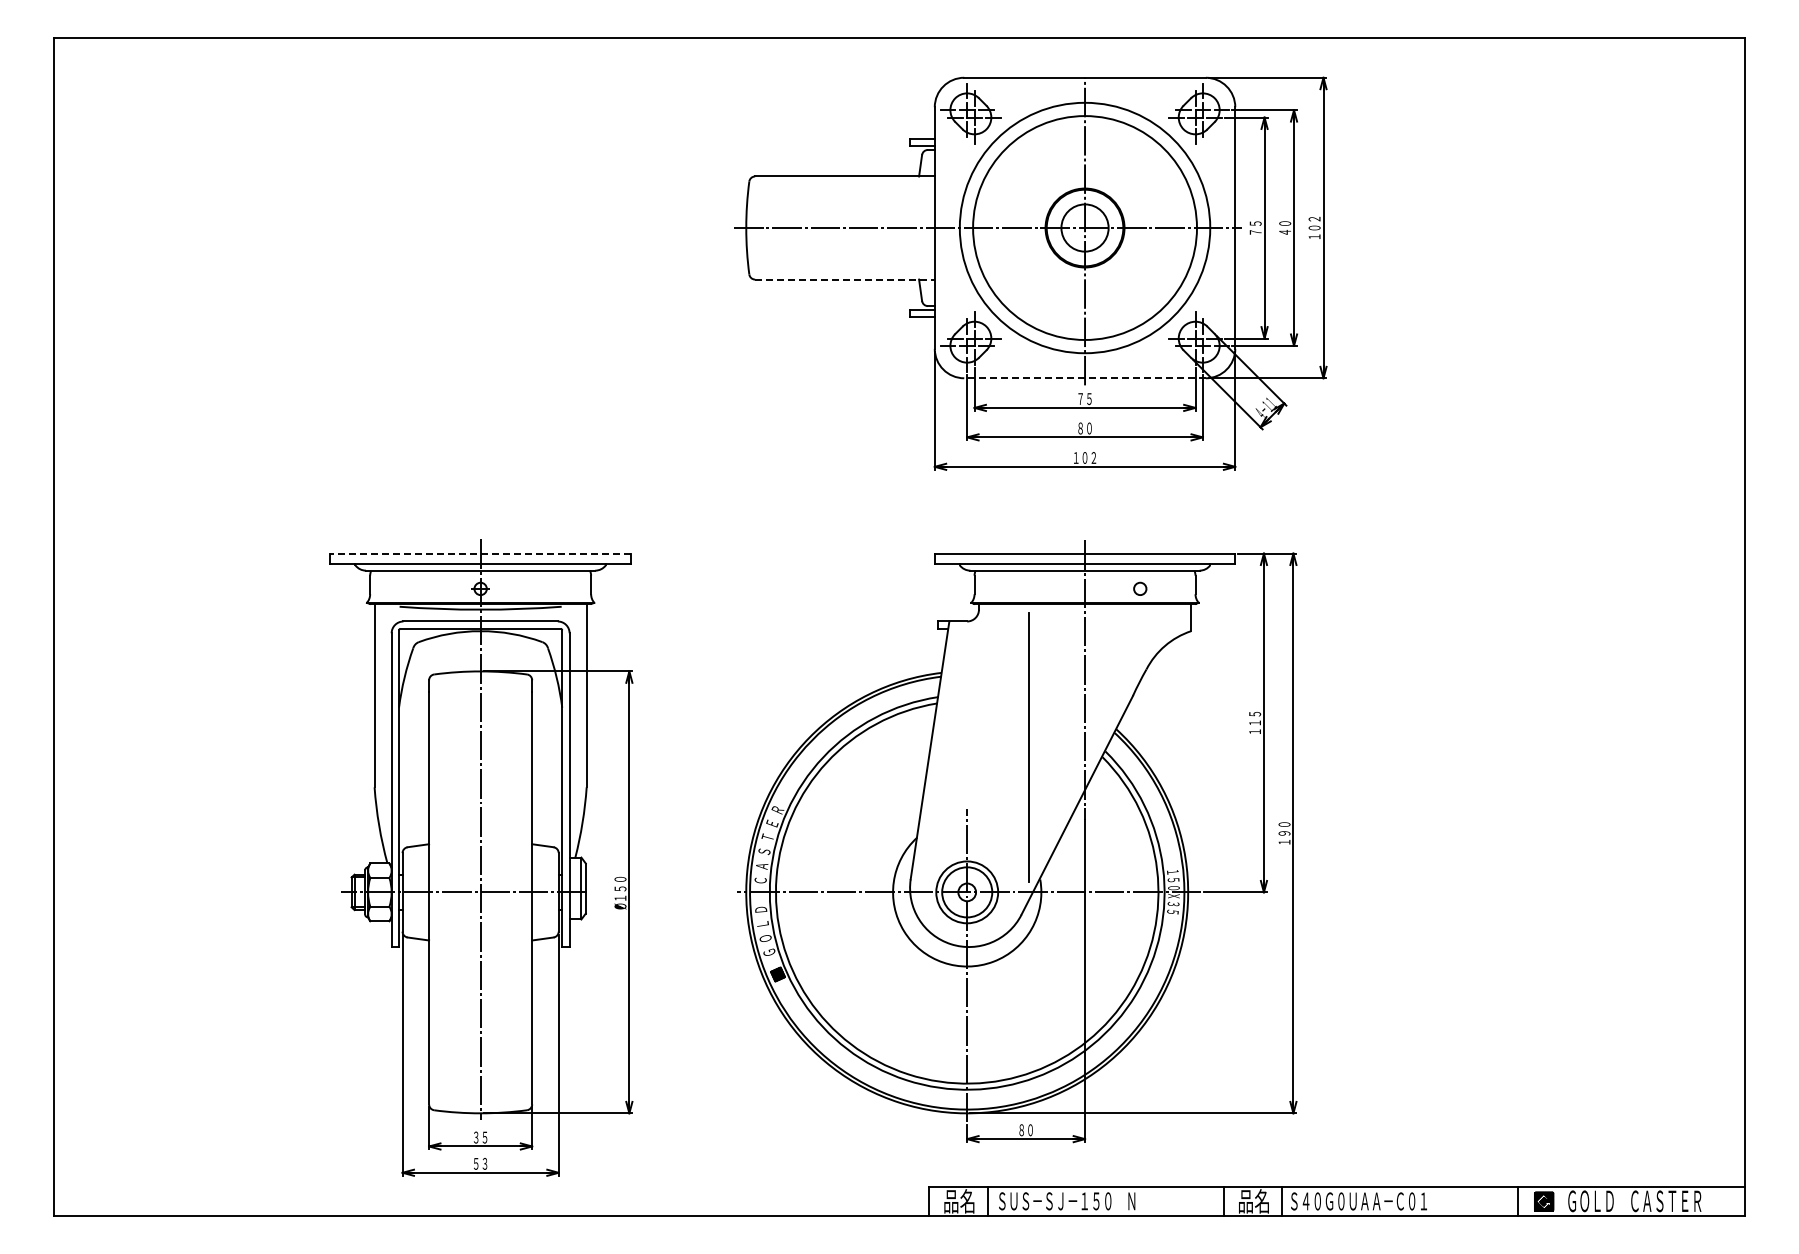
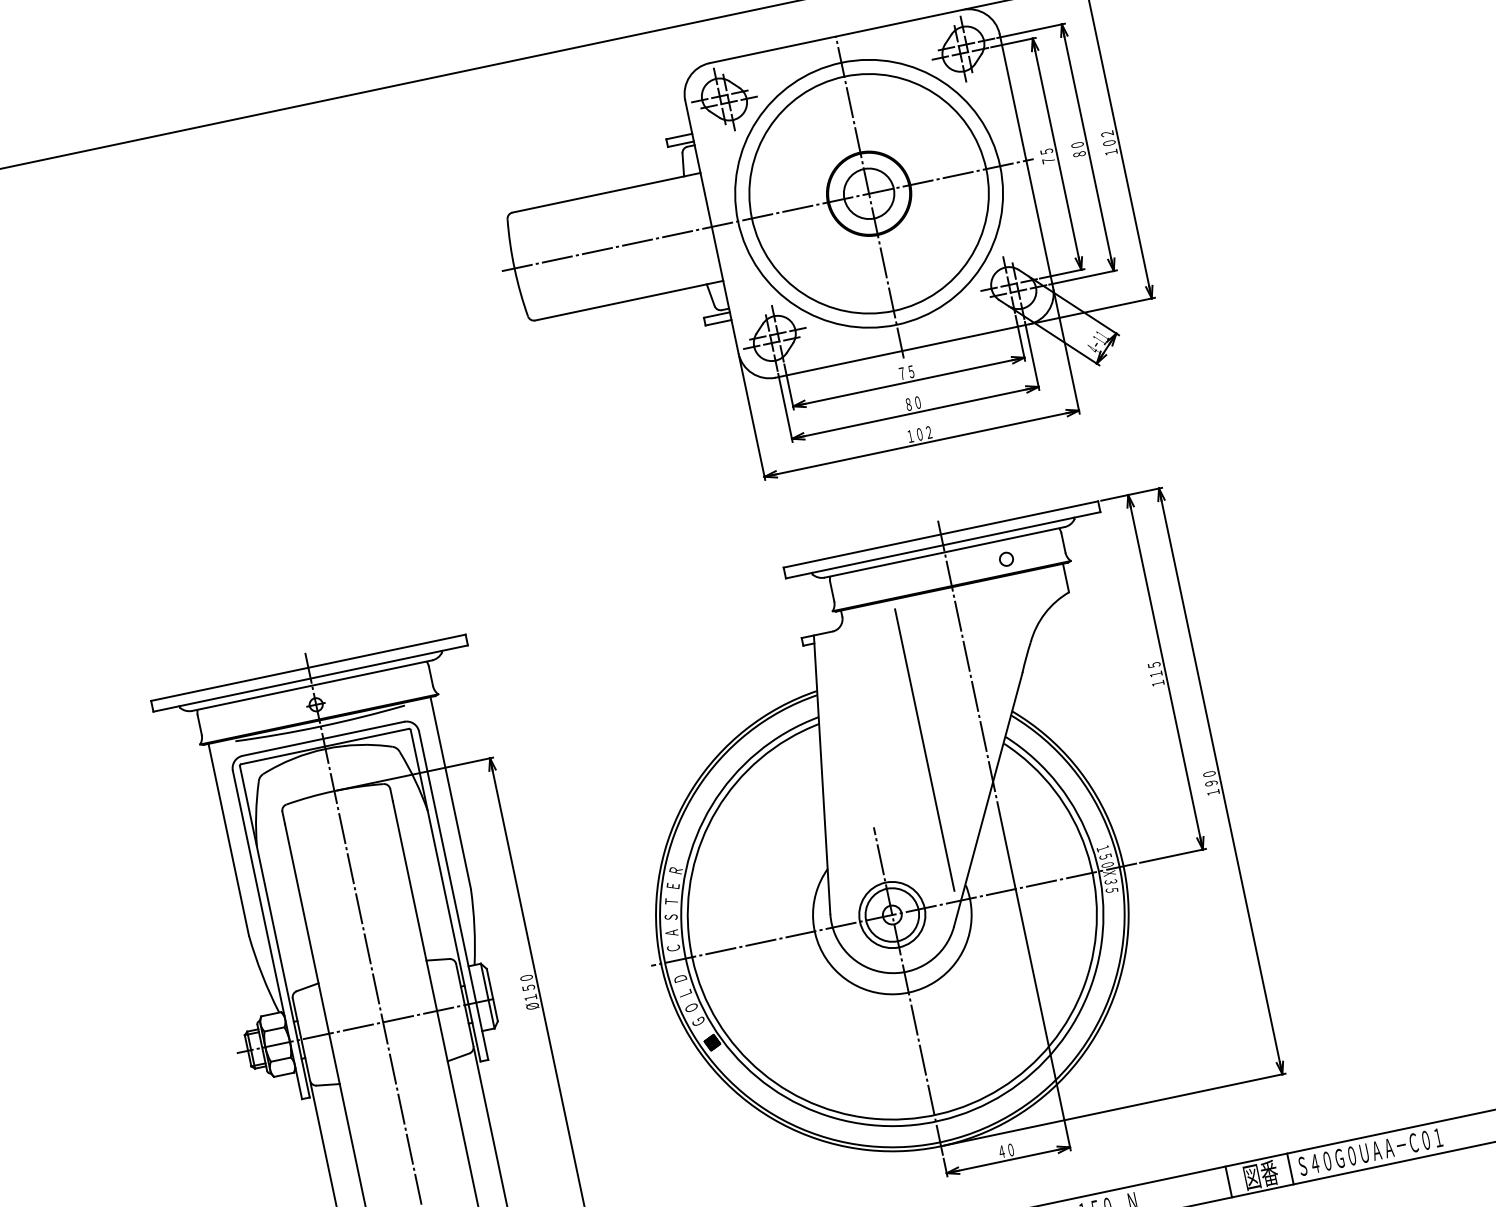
text: (1285, 231) -> (1079, 153), ４０ -> ８０
line: (844, 279) -> (628, 300), dashed -> solid
line: (1085, 378) -> (902, 351), dashed -> solid
line: (480, 553) -> (308, 667), dashed -> solid
text: (1021, 1130) -> (1001, 1152), ８０ -> ４０
text: (1254, 1201) -> (1261, 1175), 品名 -> 図番

